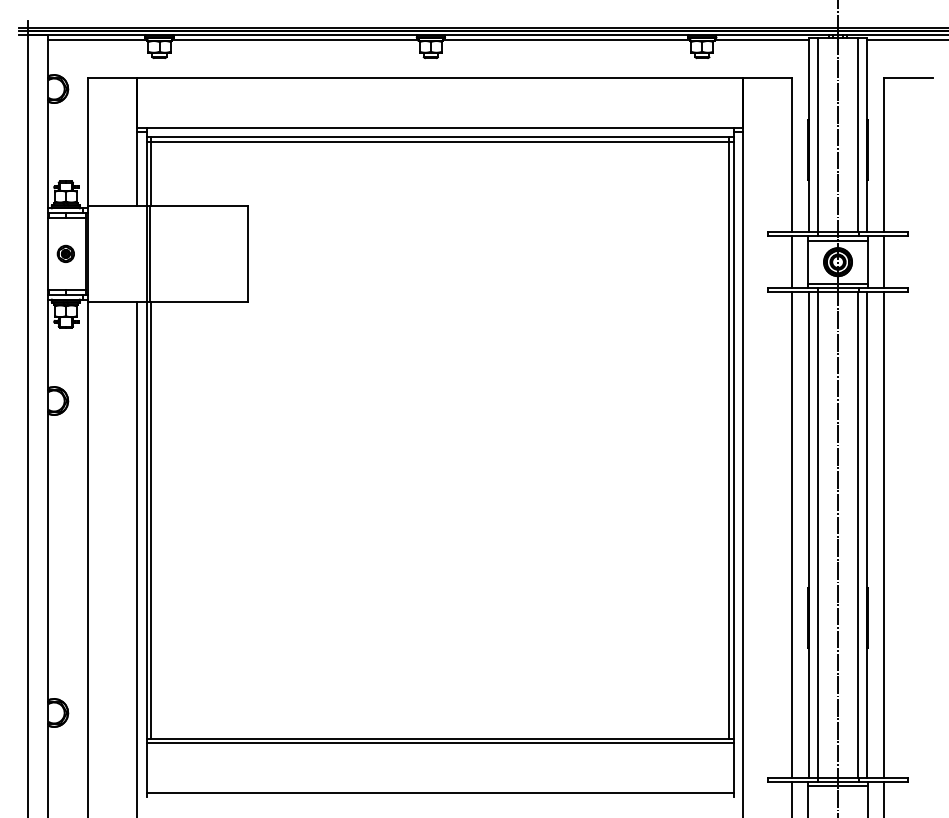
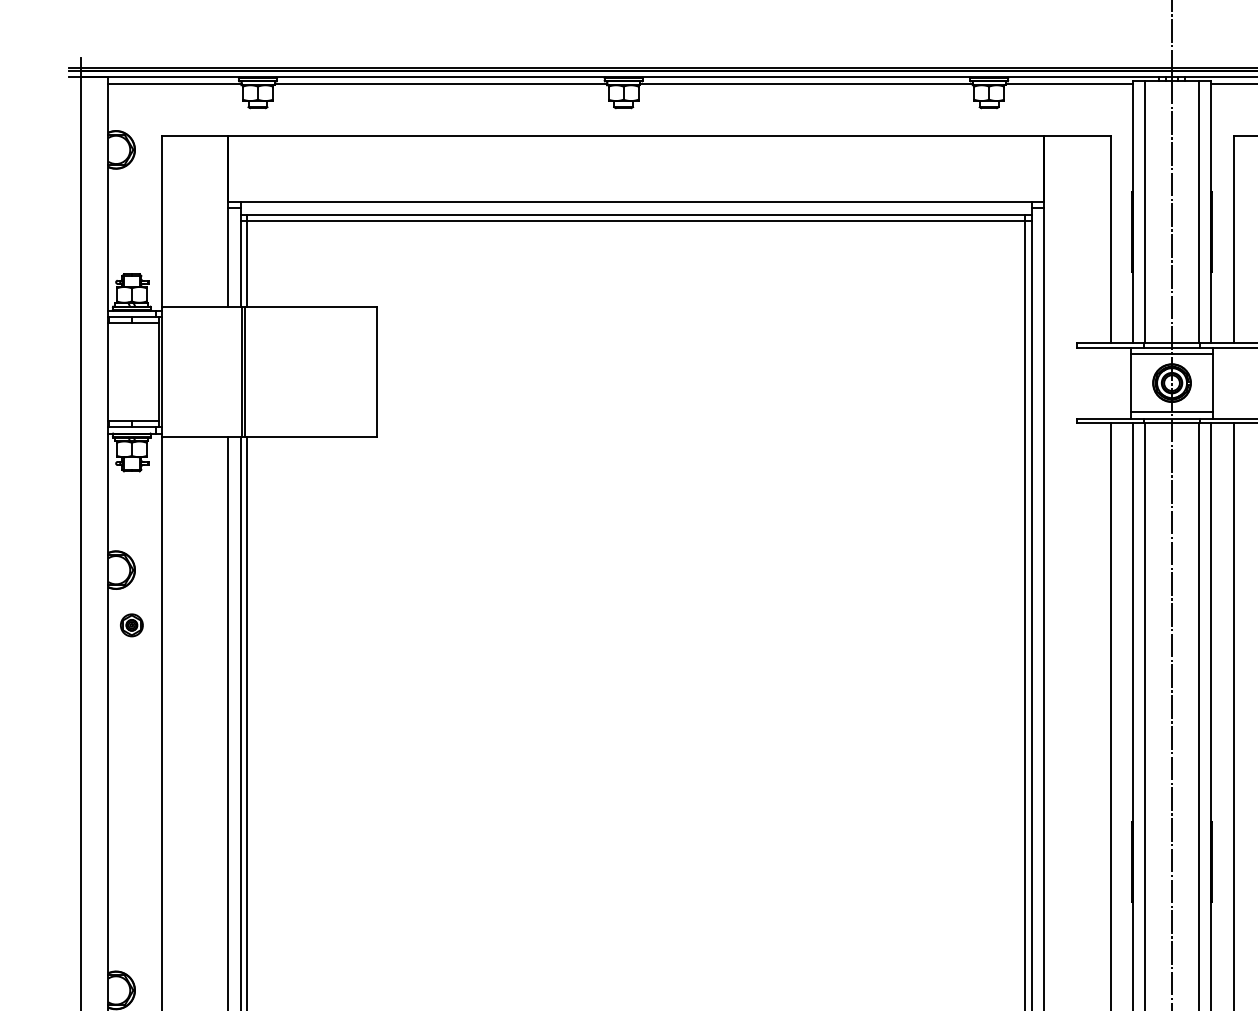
part: (65, 253) -> (131, 624), moved
line: (792, 261) -> (1110, 382), removed
line: (883, 261) -> (1233, 382), removed

